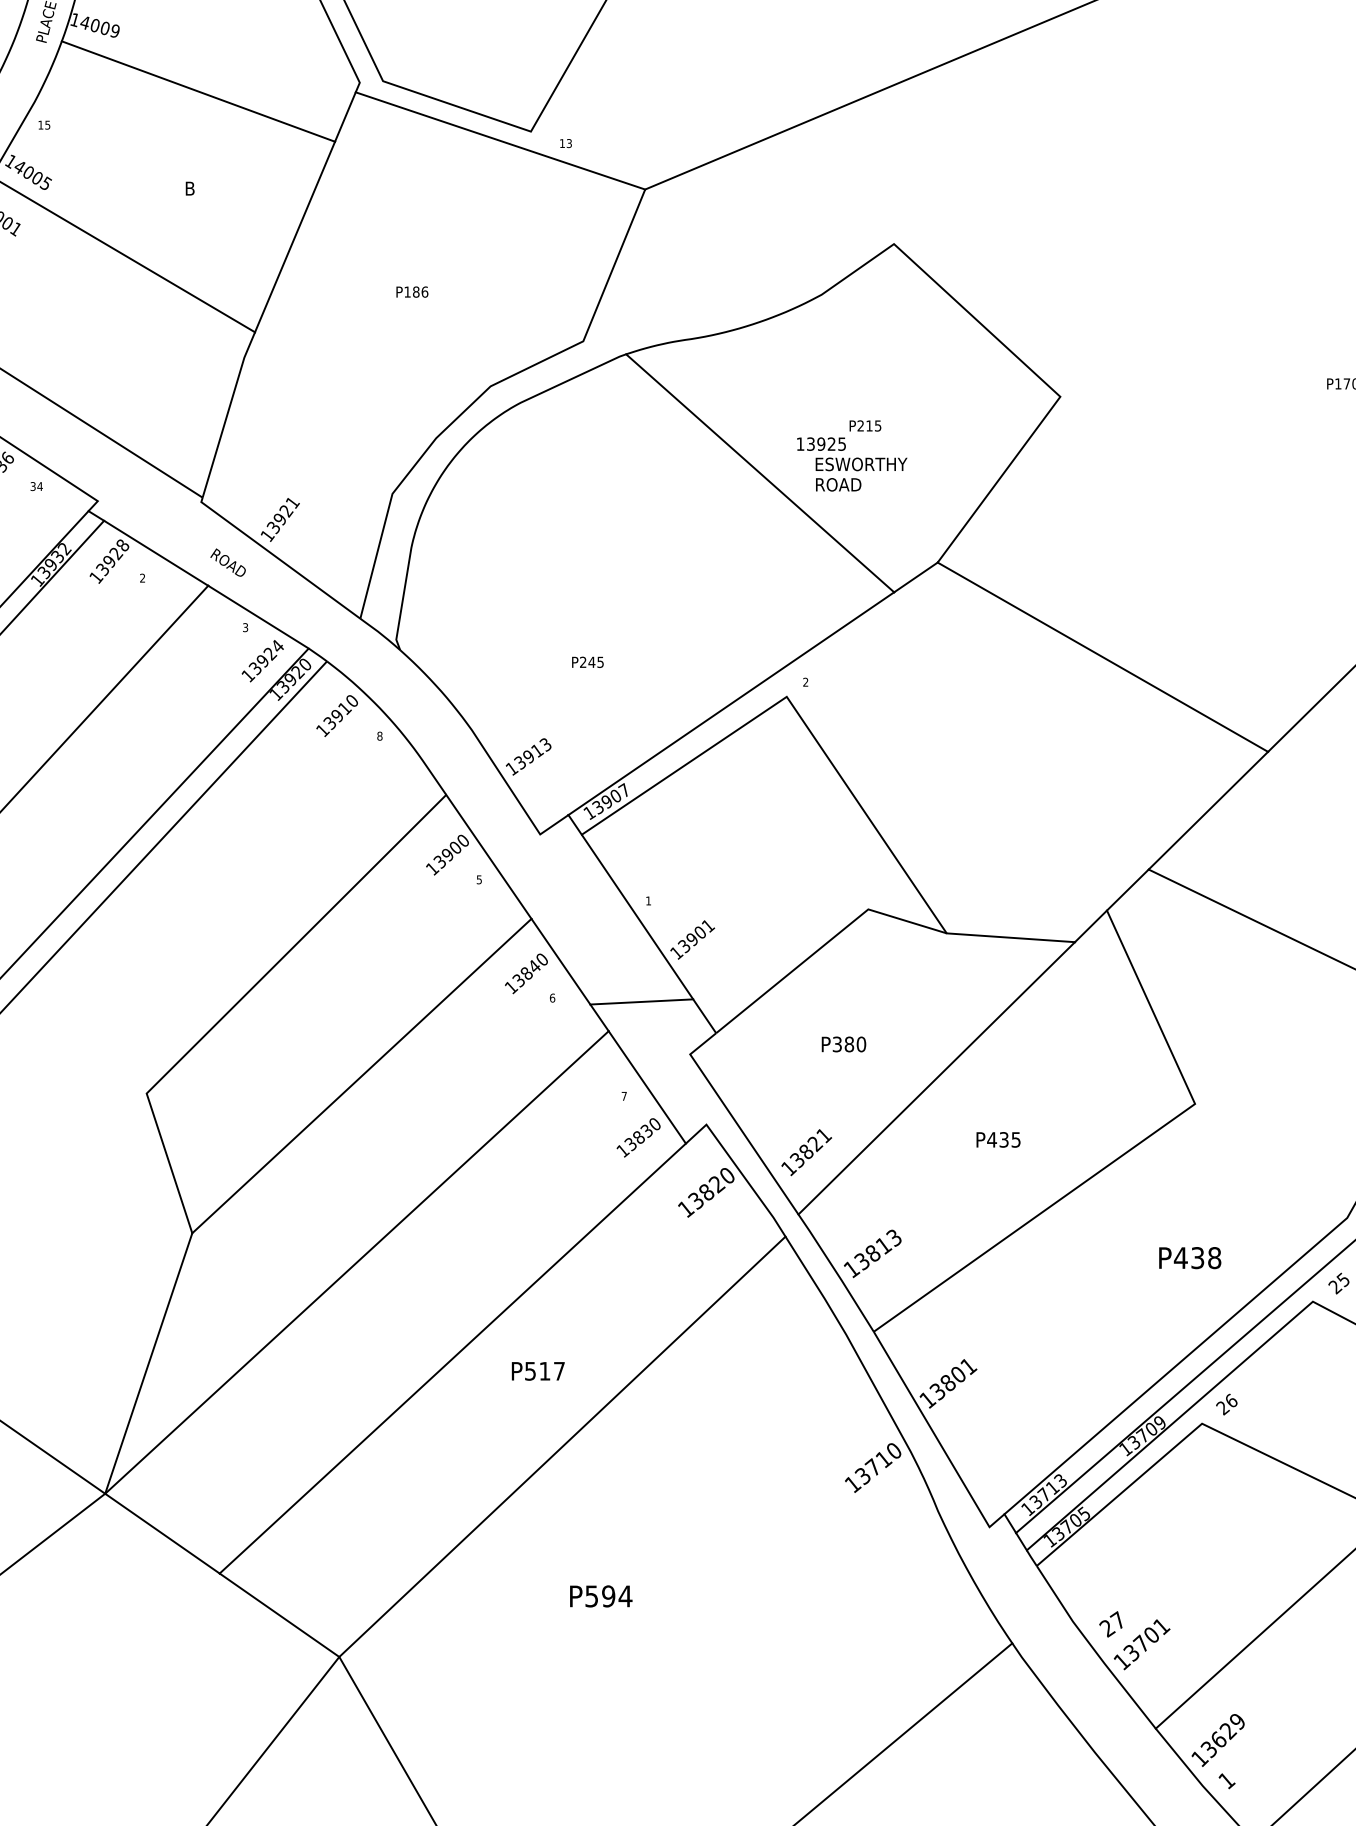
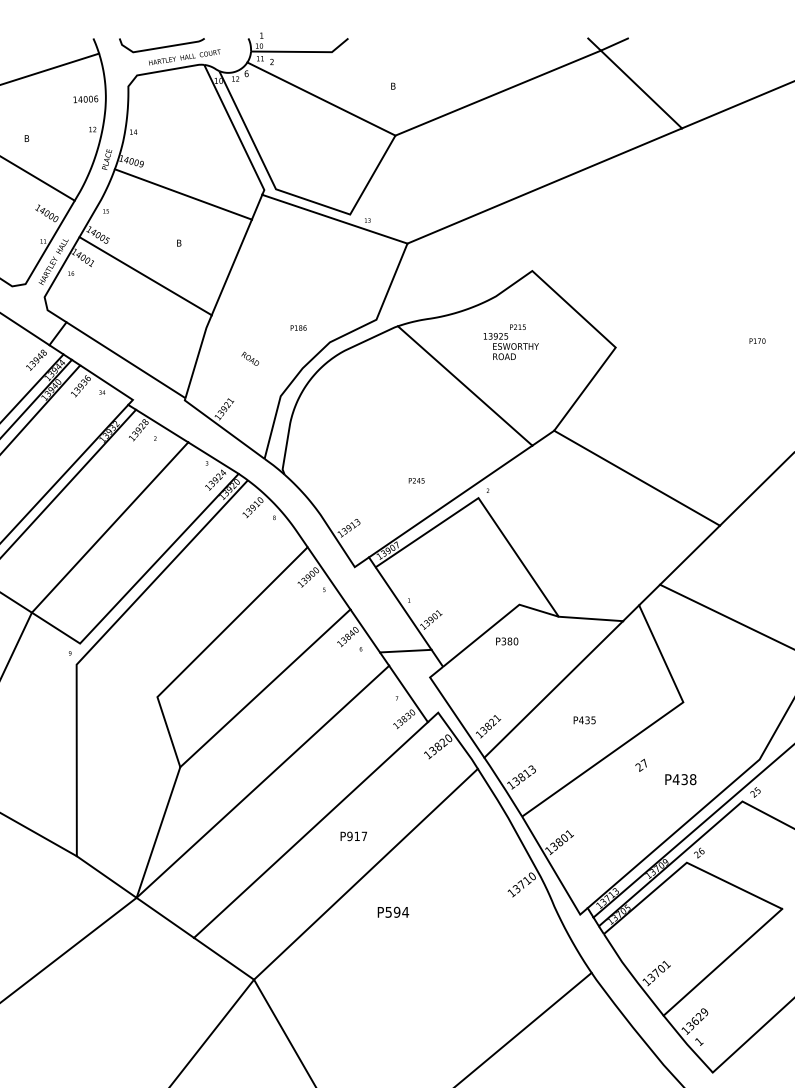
text: (411, 290) -> (298, 327), moved
text: (850, 456) -> (510, 342), moved
text: (228, 562) -> (250, 358), moved
text: (587, 661) -> (416, 480), moved
text: (844, 1044) -> (507, 641), moved
text: (529, 1369) -> (349, 835), P517 -> P917
text: (601, 1594) -> (393, 911), moved
text: (1109, 1622) -> (640, 764), moved

